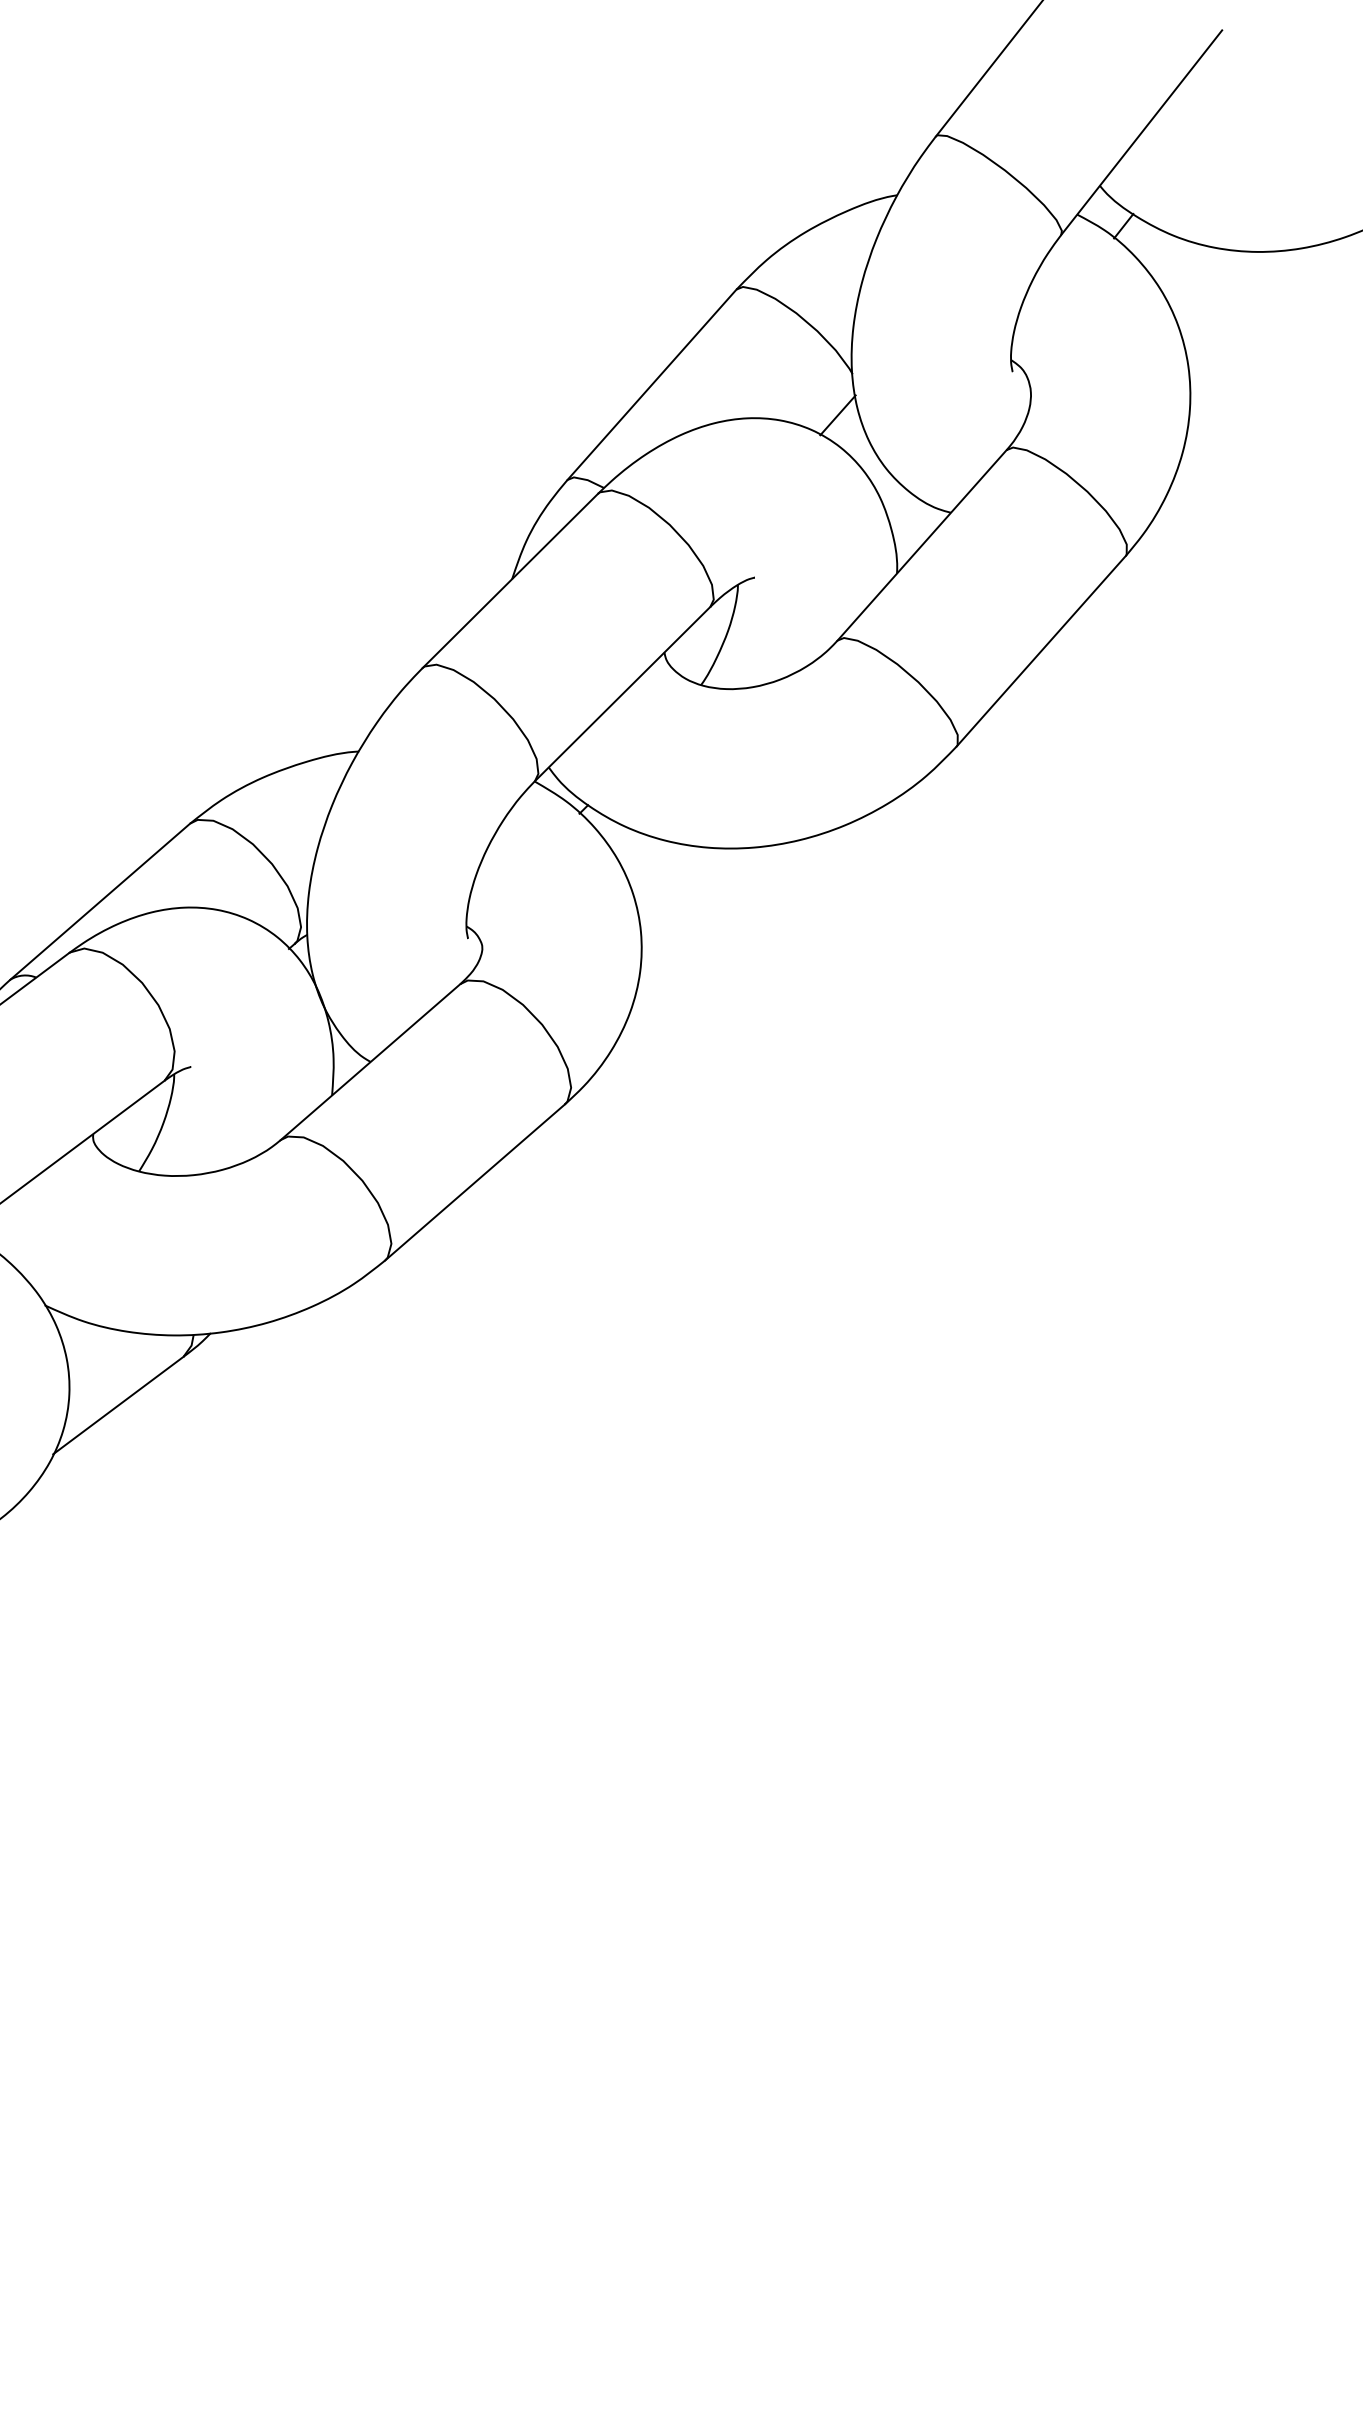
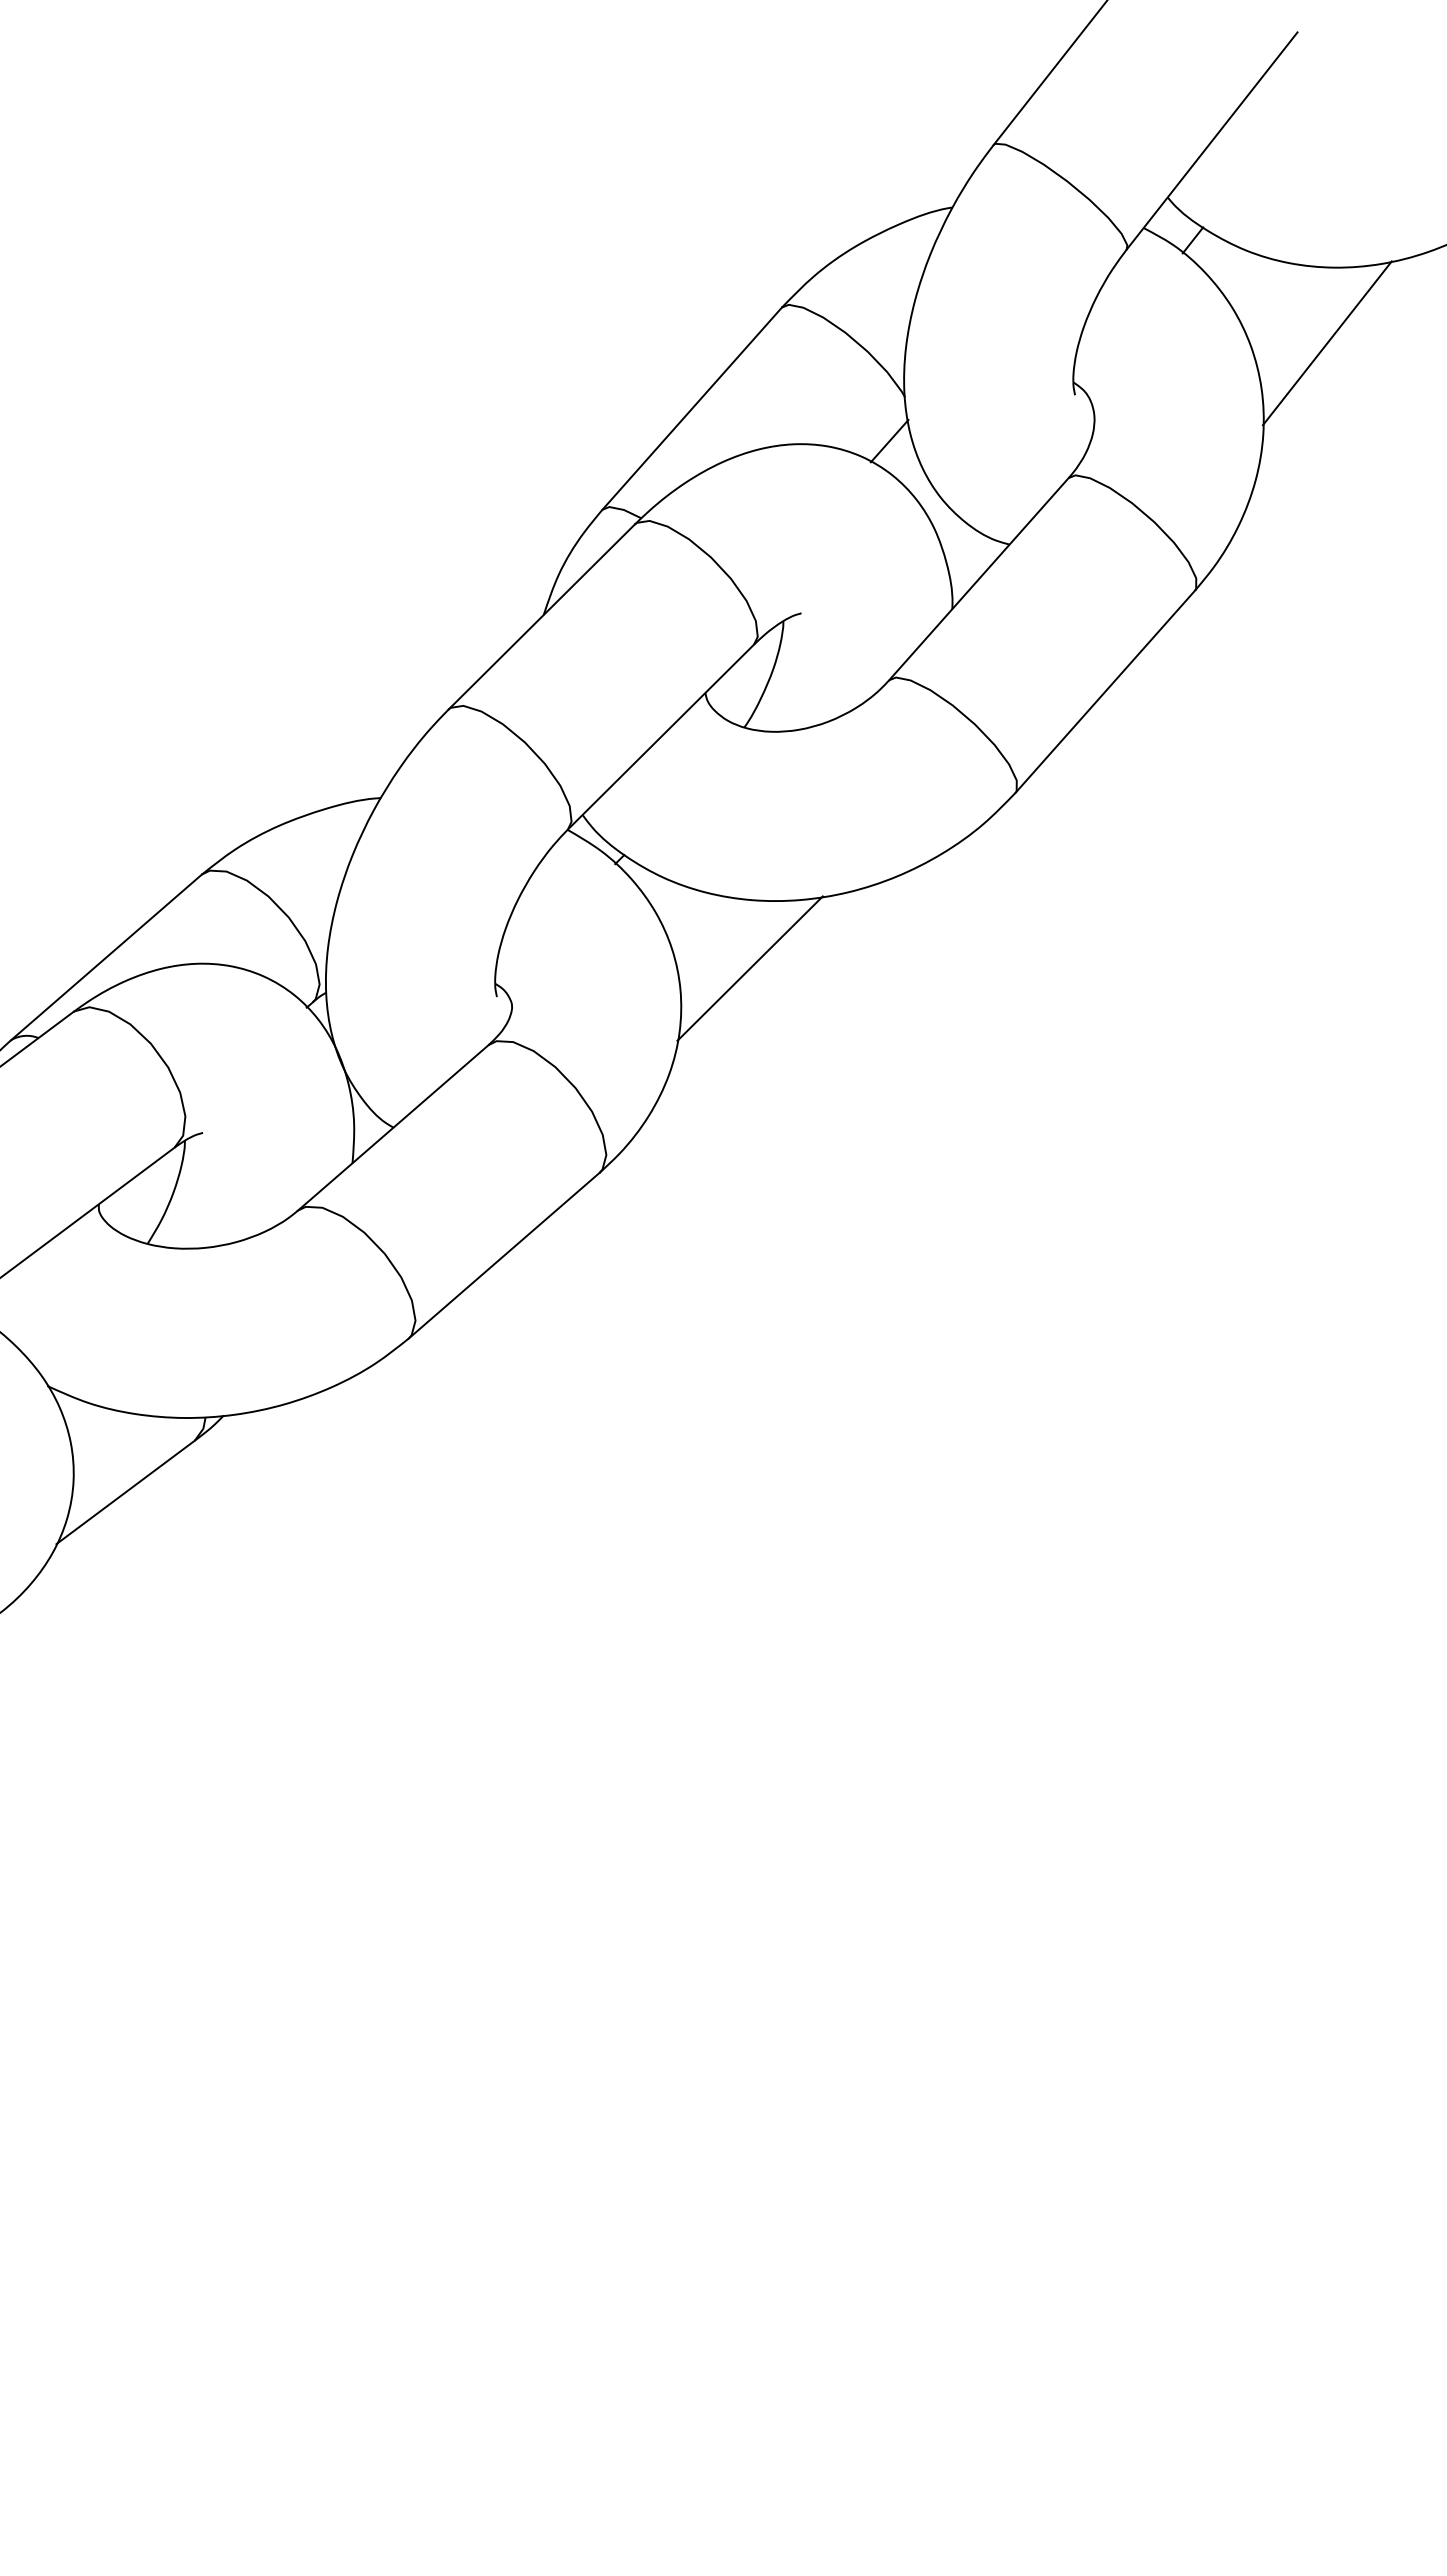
line: (1249, 323) -> (1326, 343), added
line: (705, 912) -> (749, 968), added

